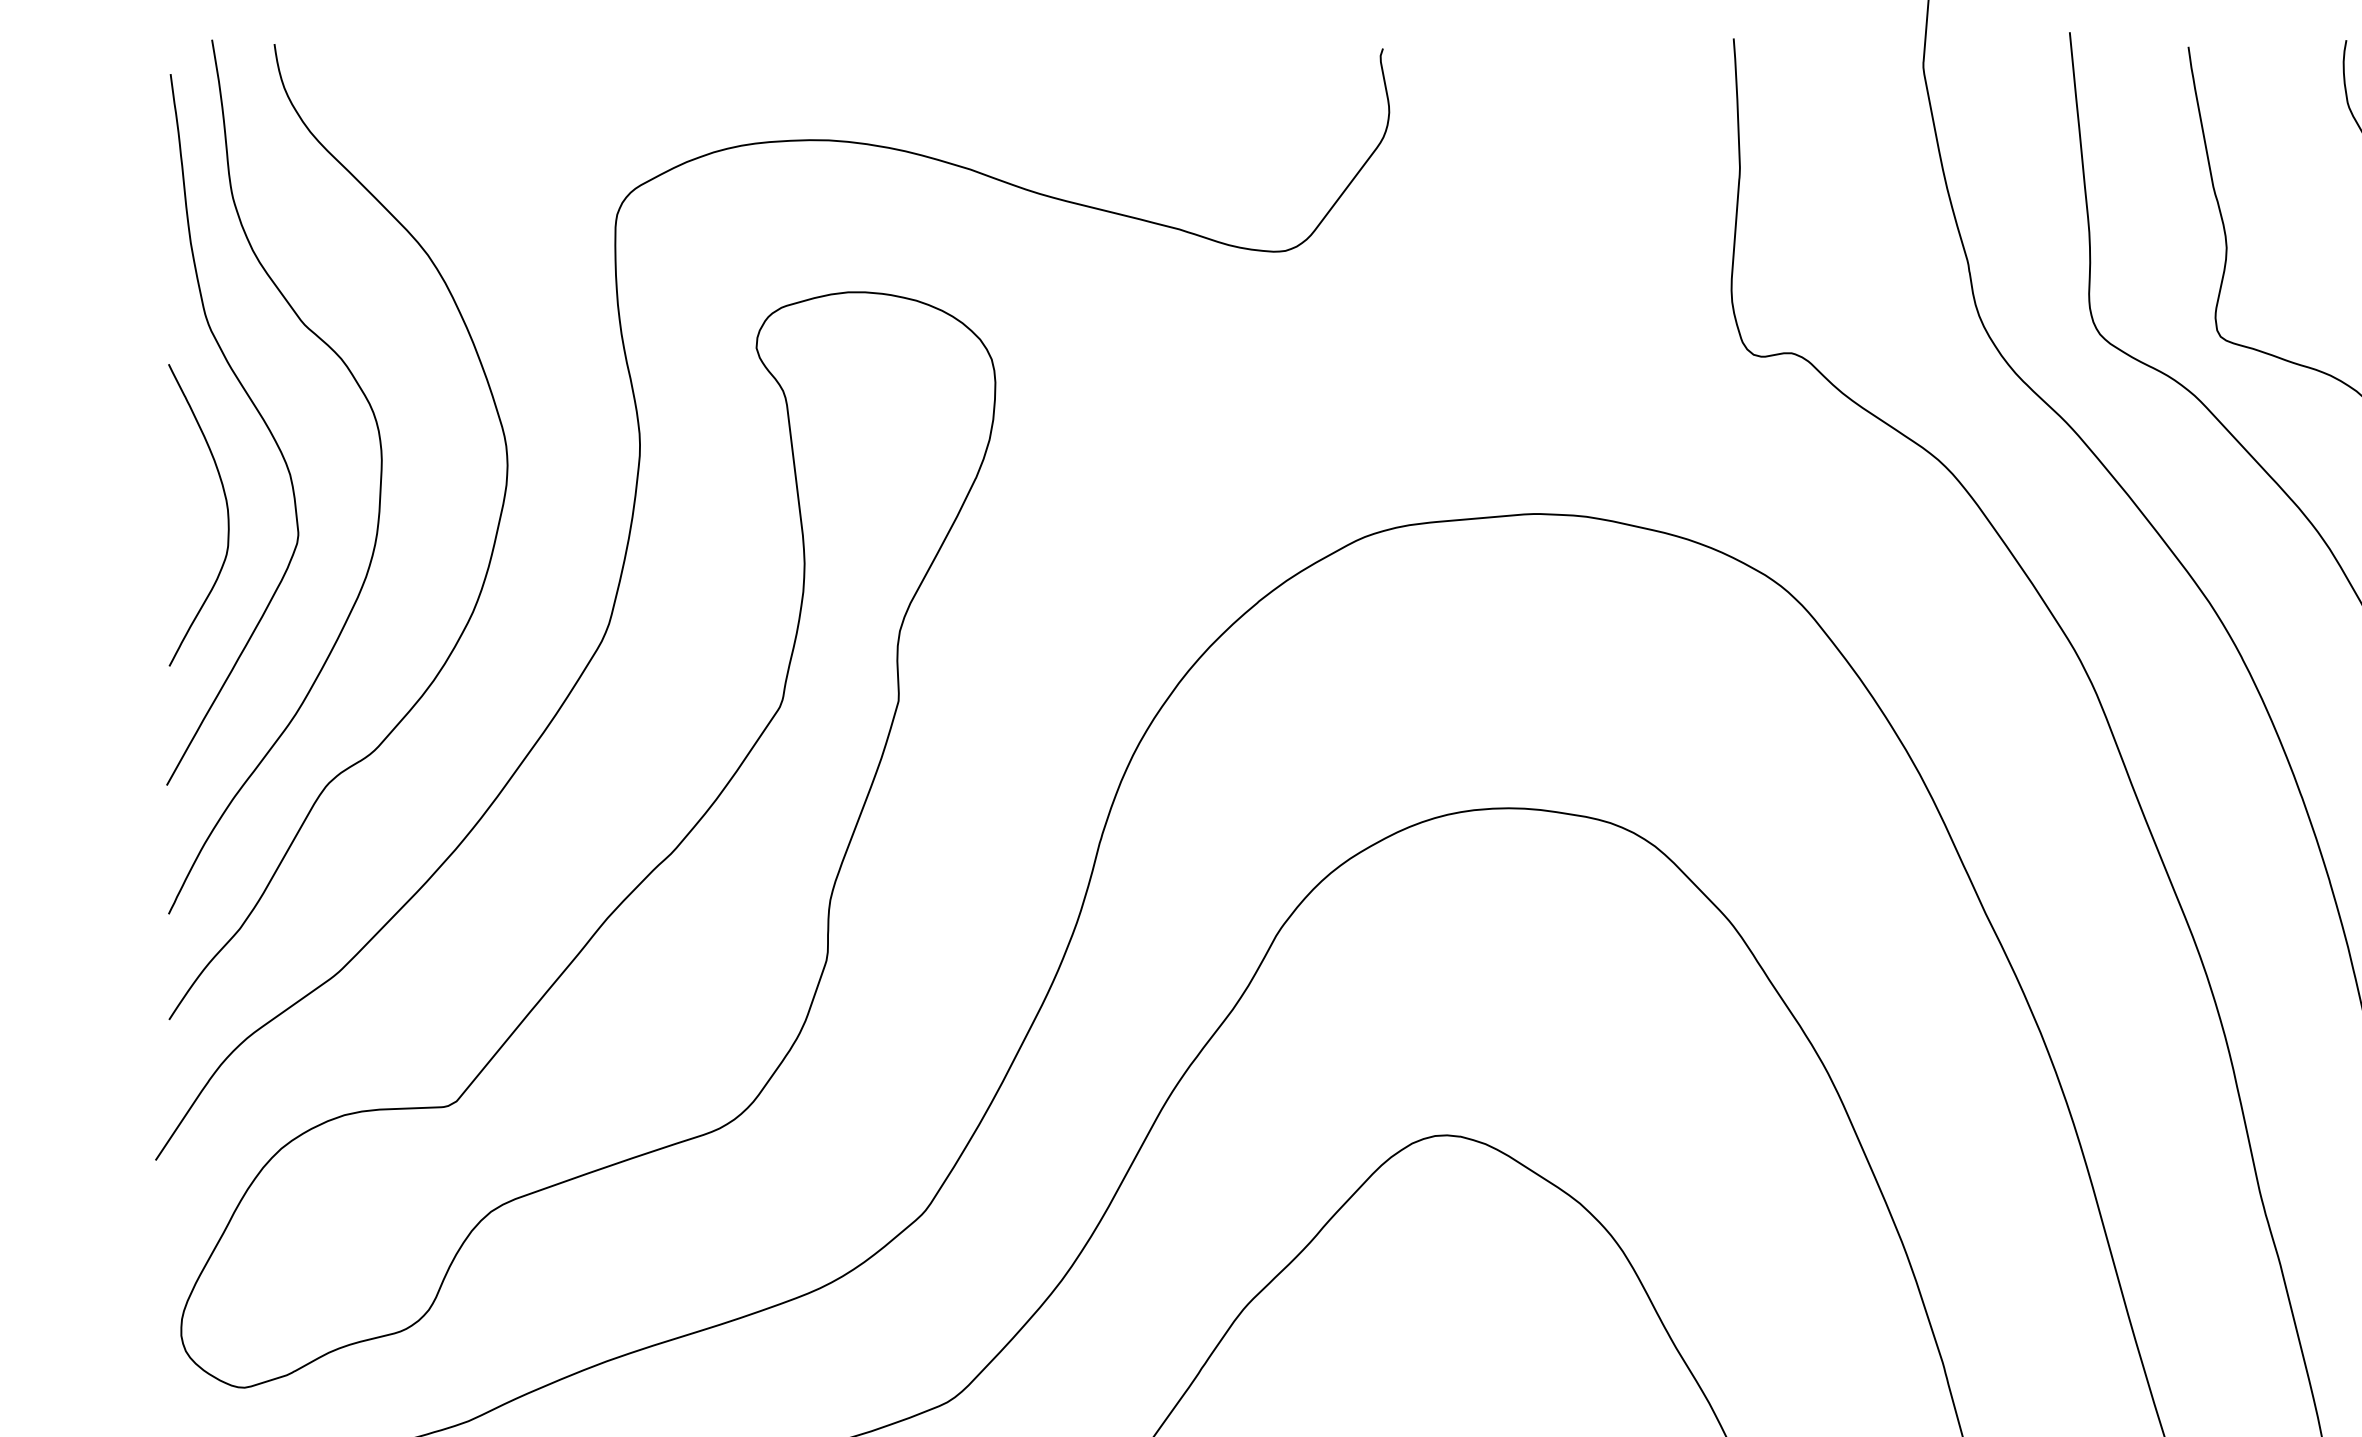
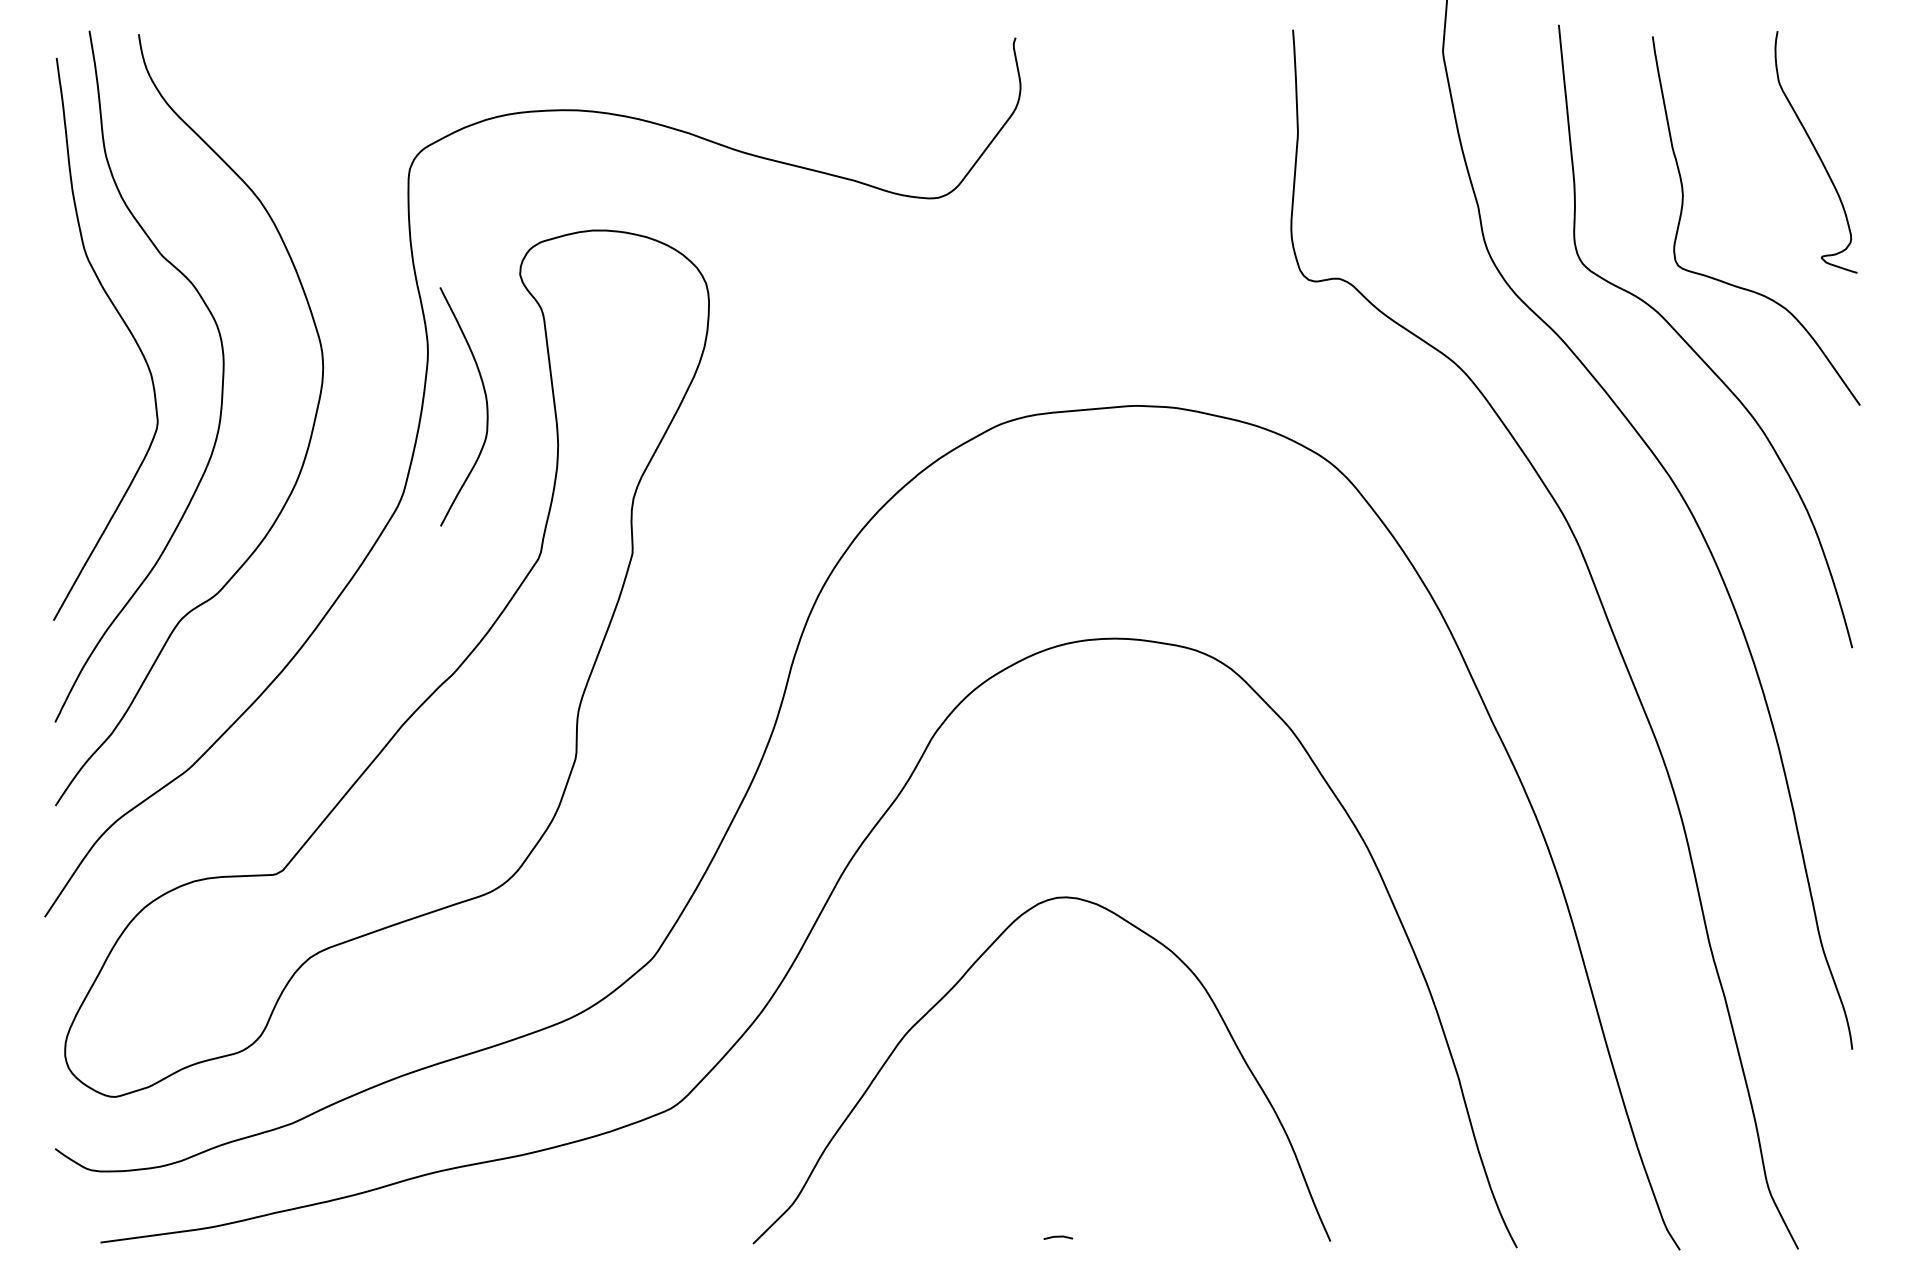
curve: (226, 507) -> (485, 400), moved

